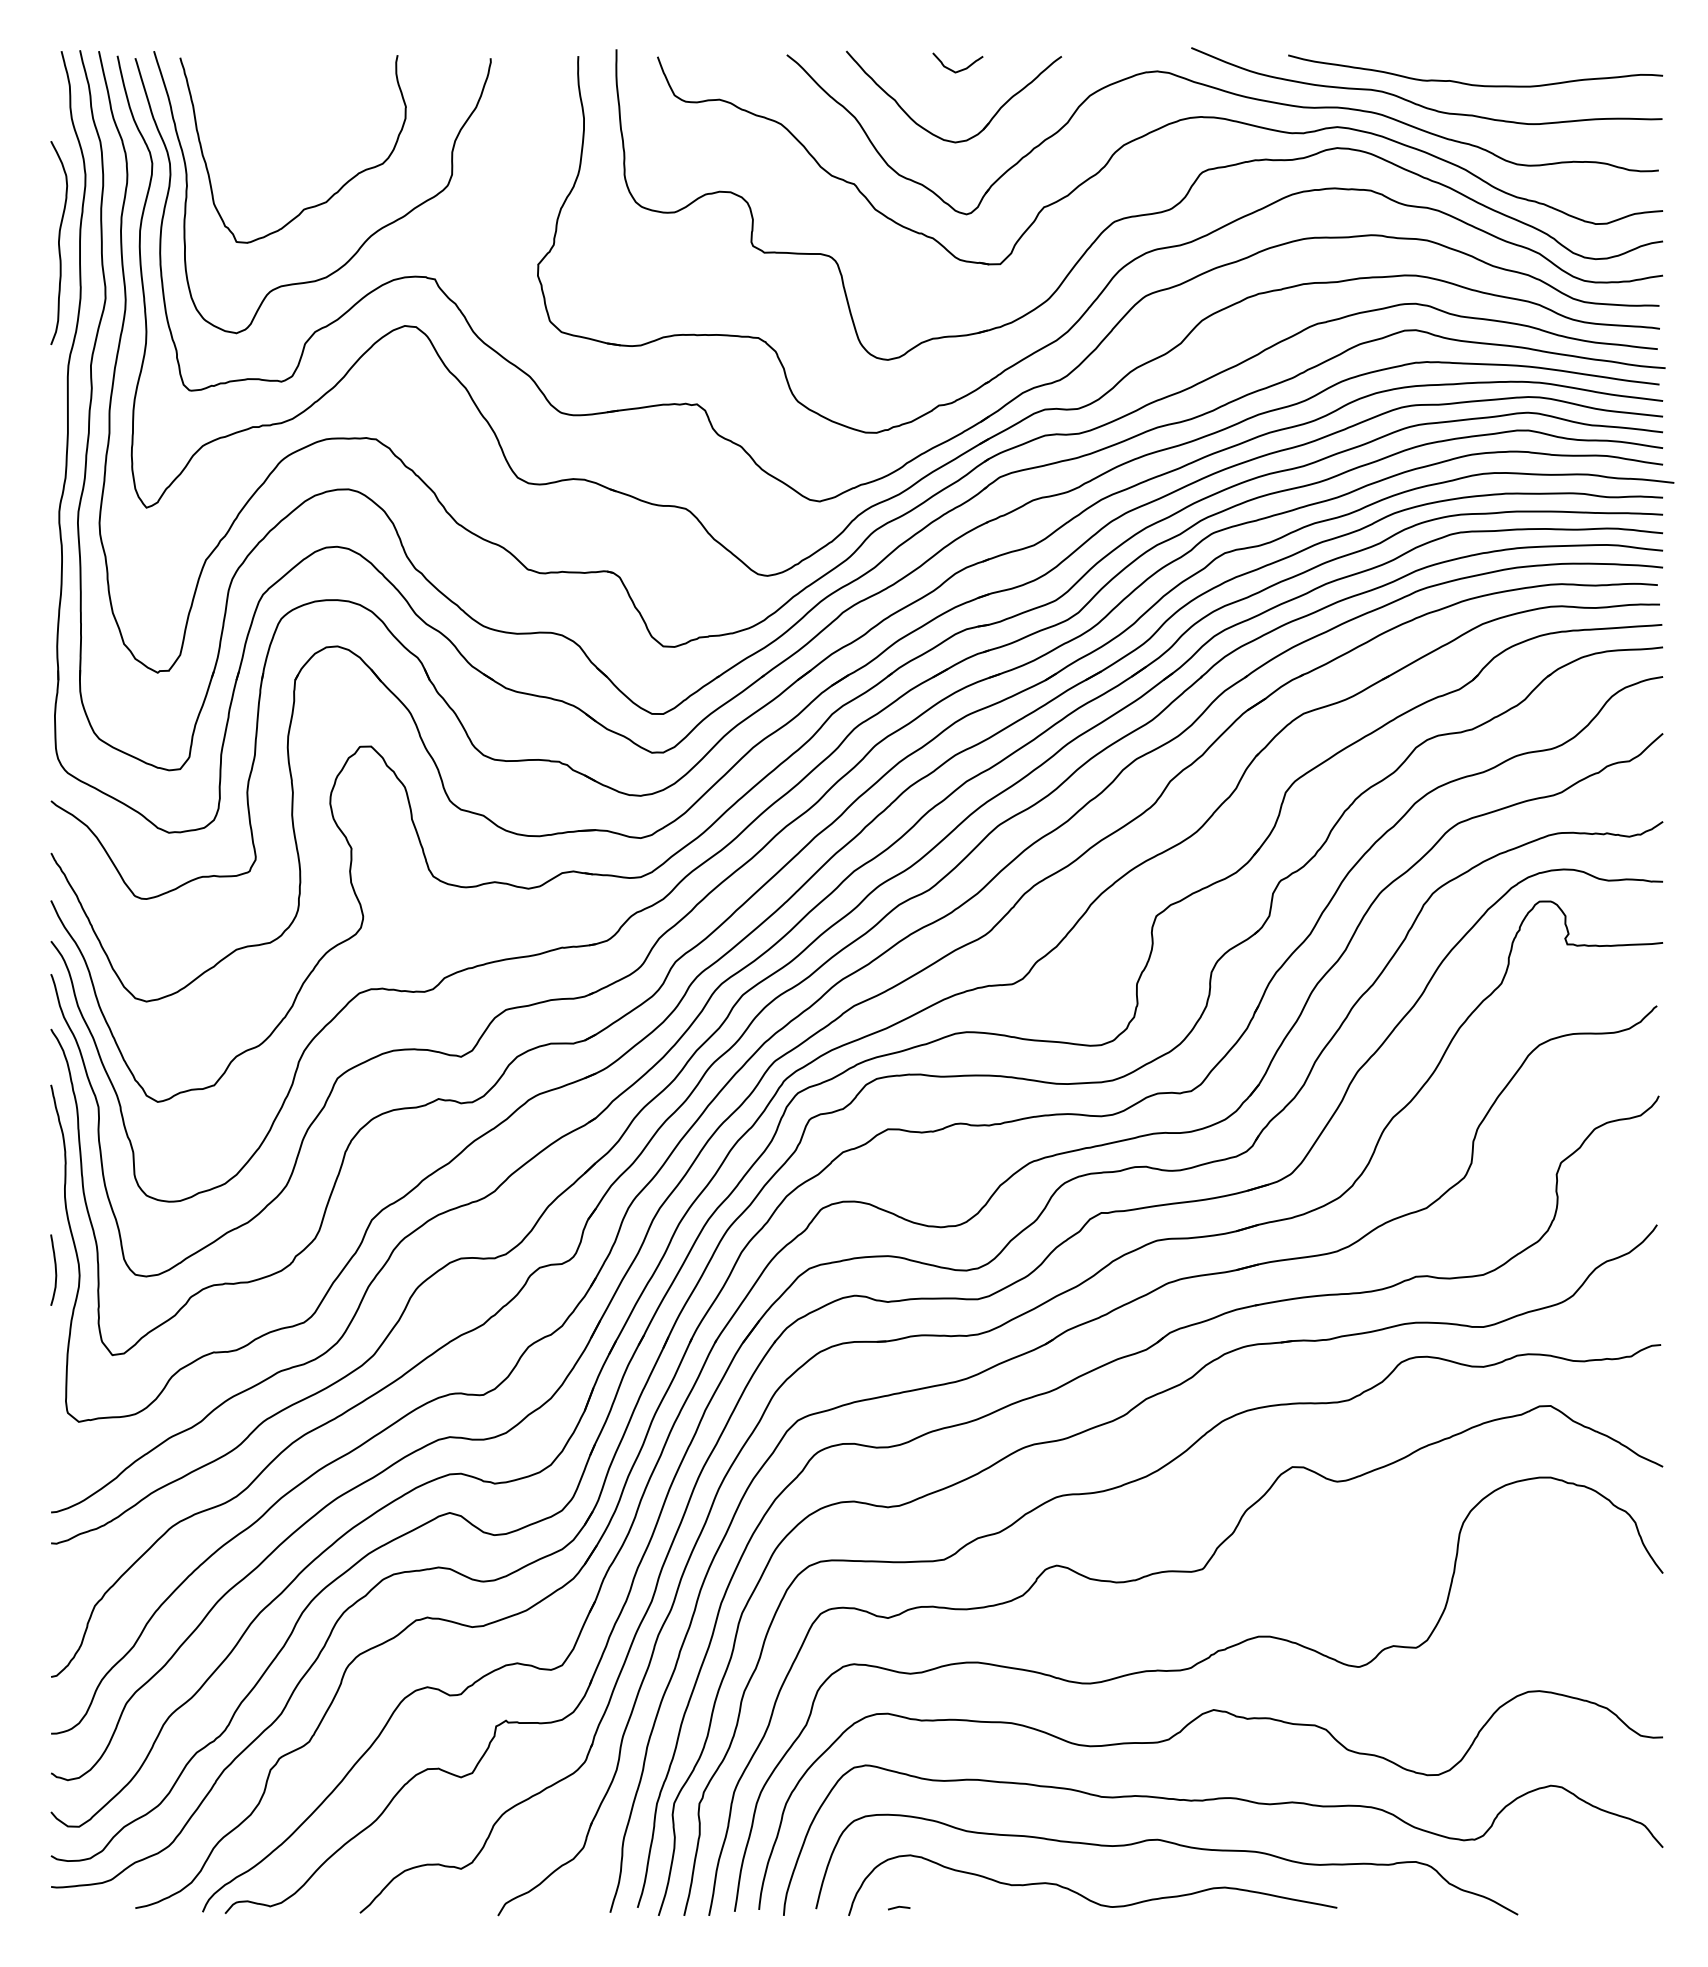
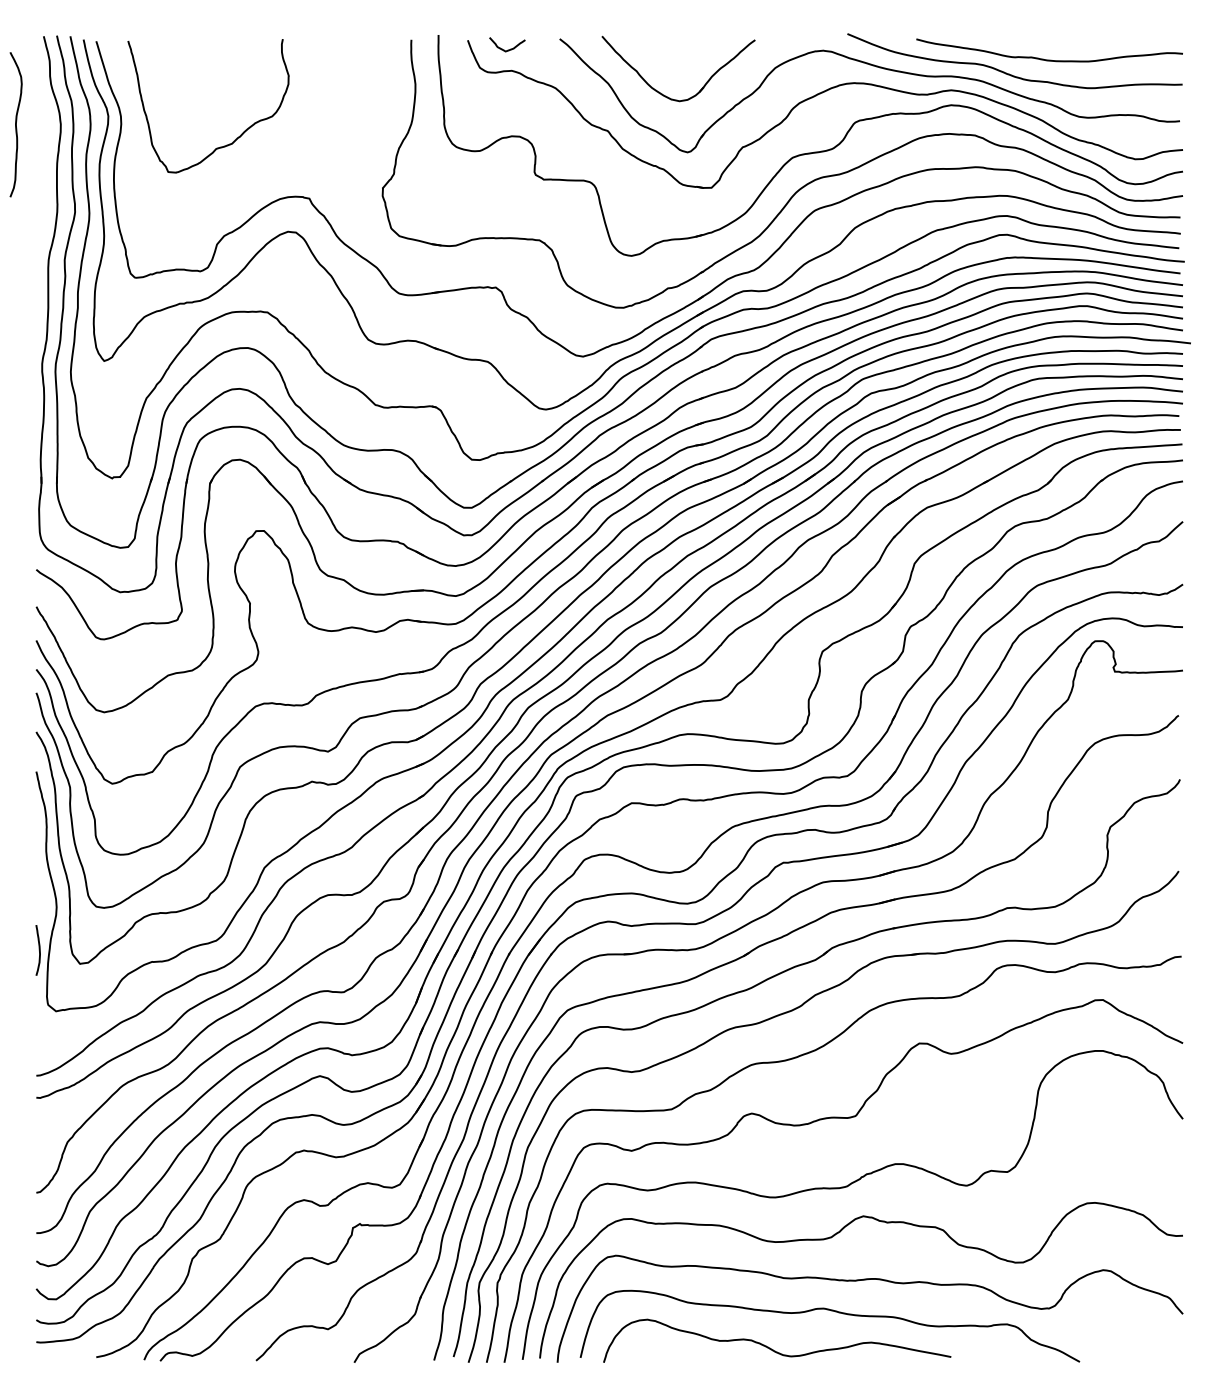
curve: (962, 68) -> (510, 48), moved
curve: (367, 237) -> (261, 168), removed
curve: (58, 242) -> (15, 124), moved
curve: (54, 1270) -> (38, 950), moved
line: (898, 1907) -> (639, 1356), removed

